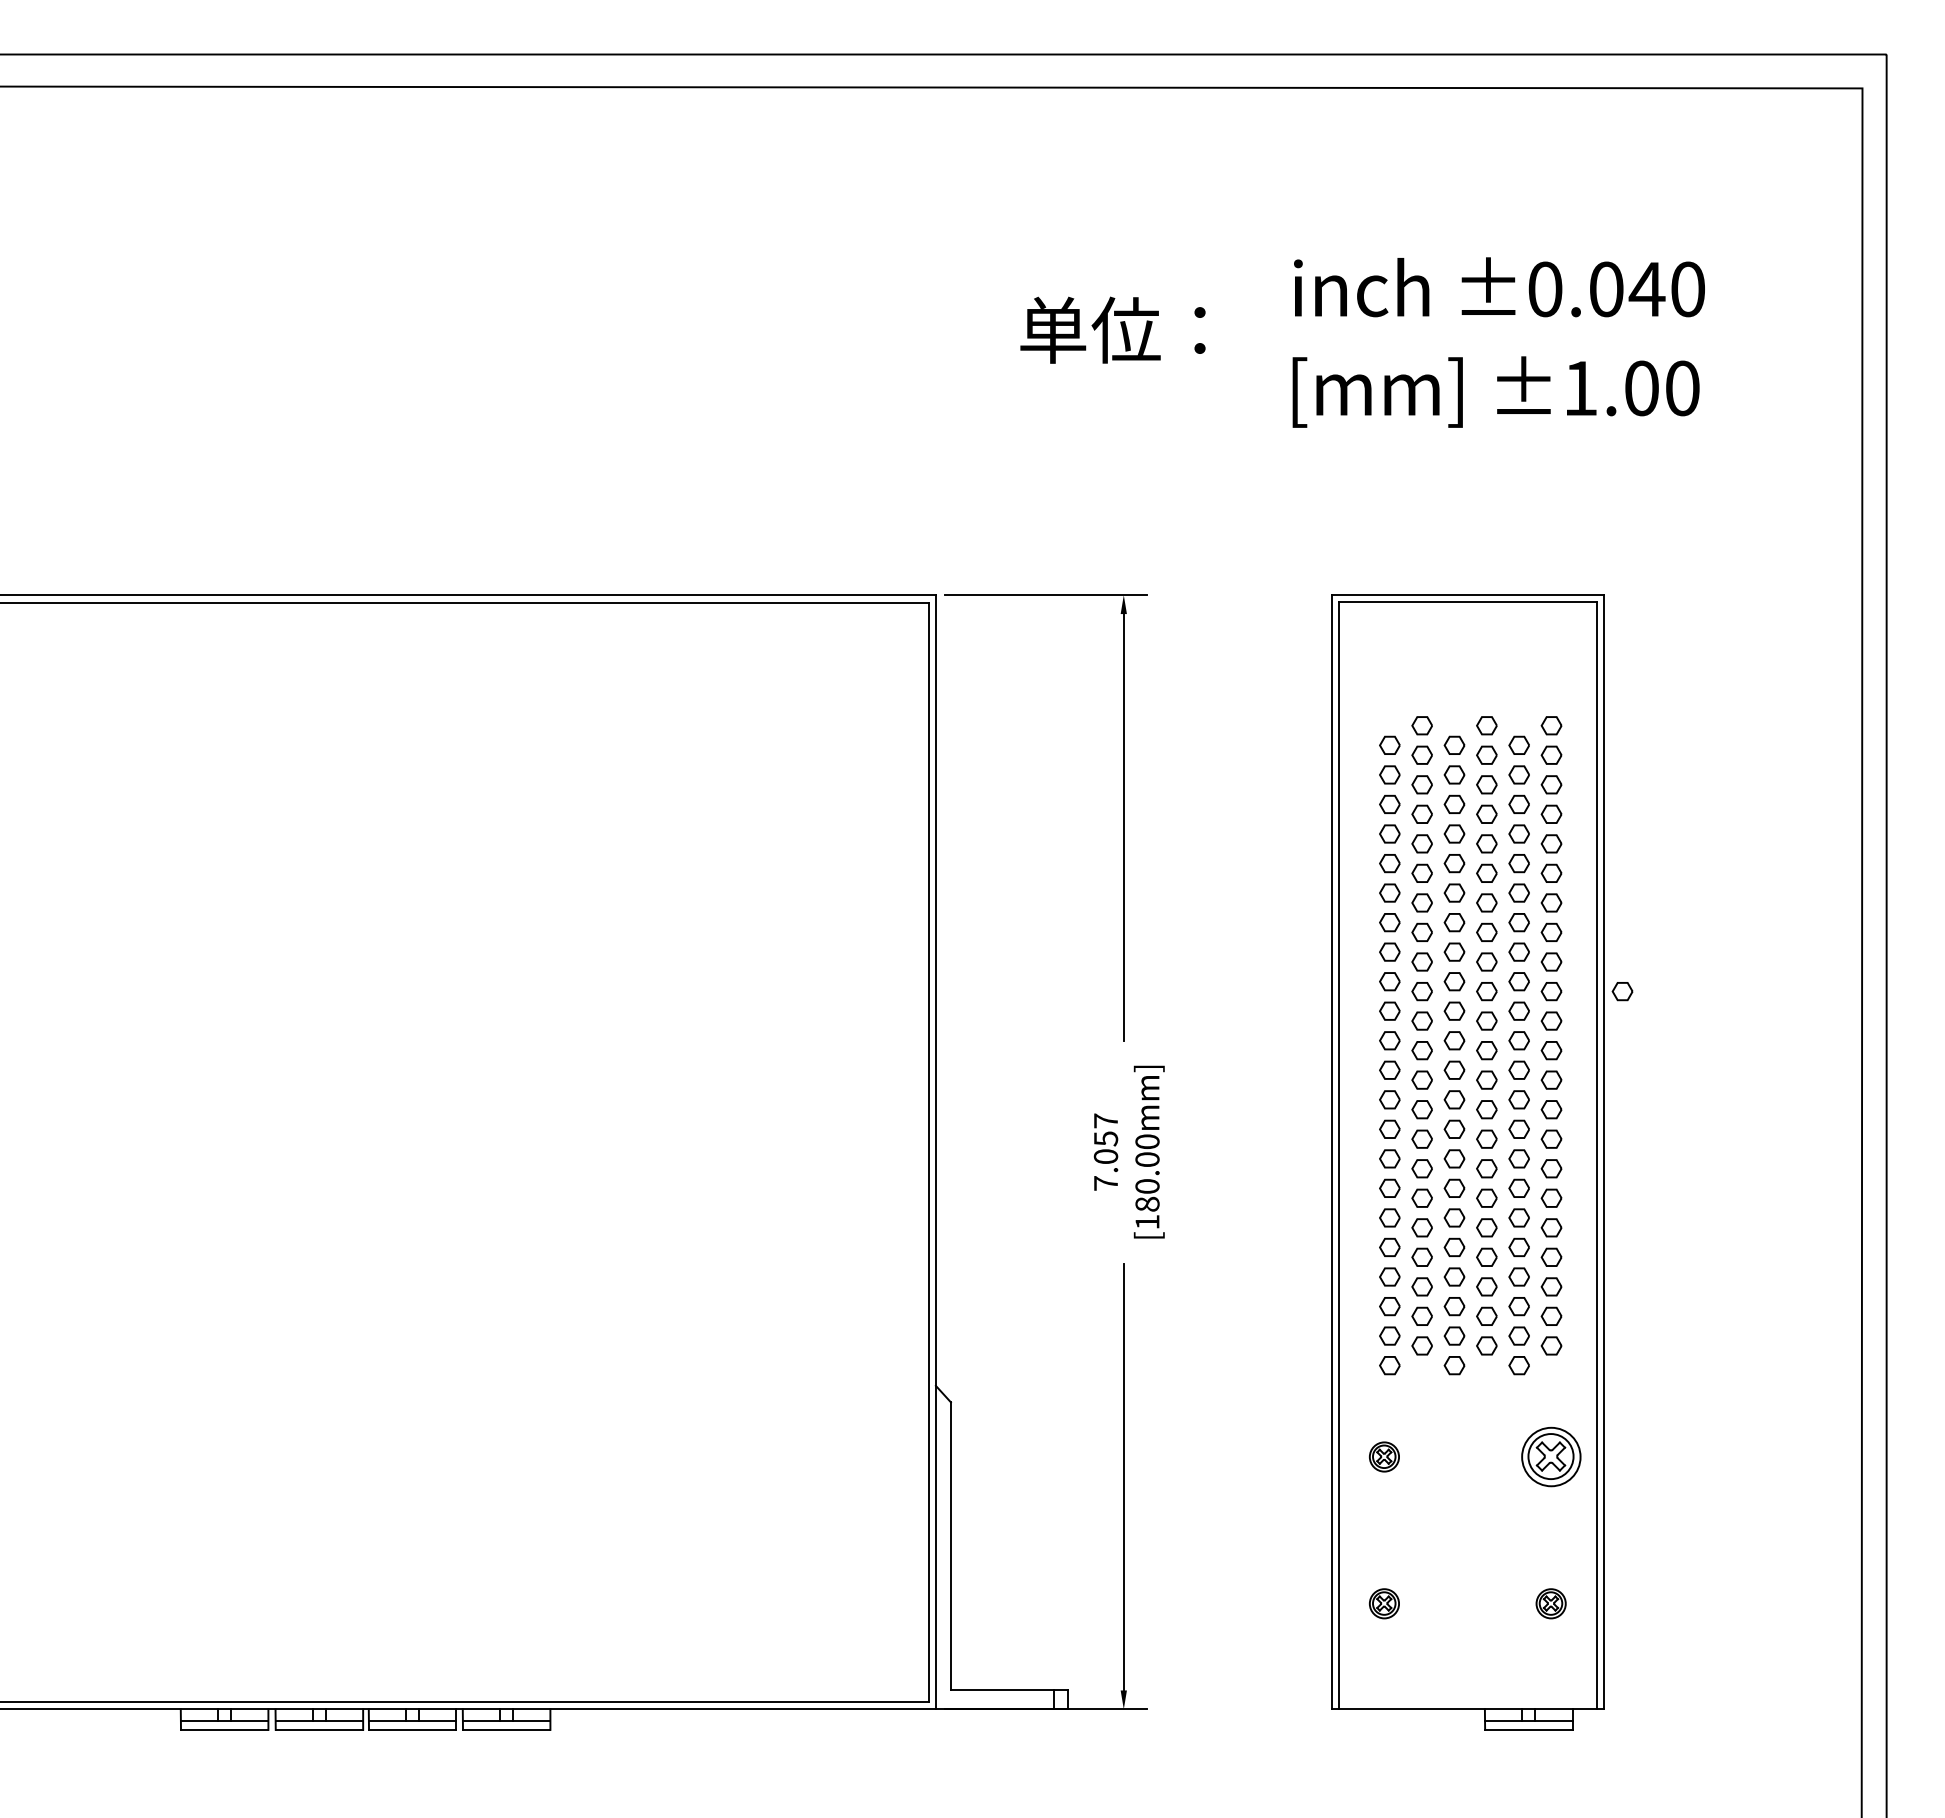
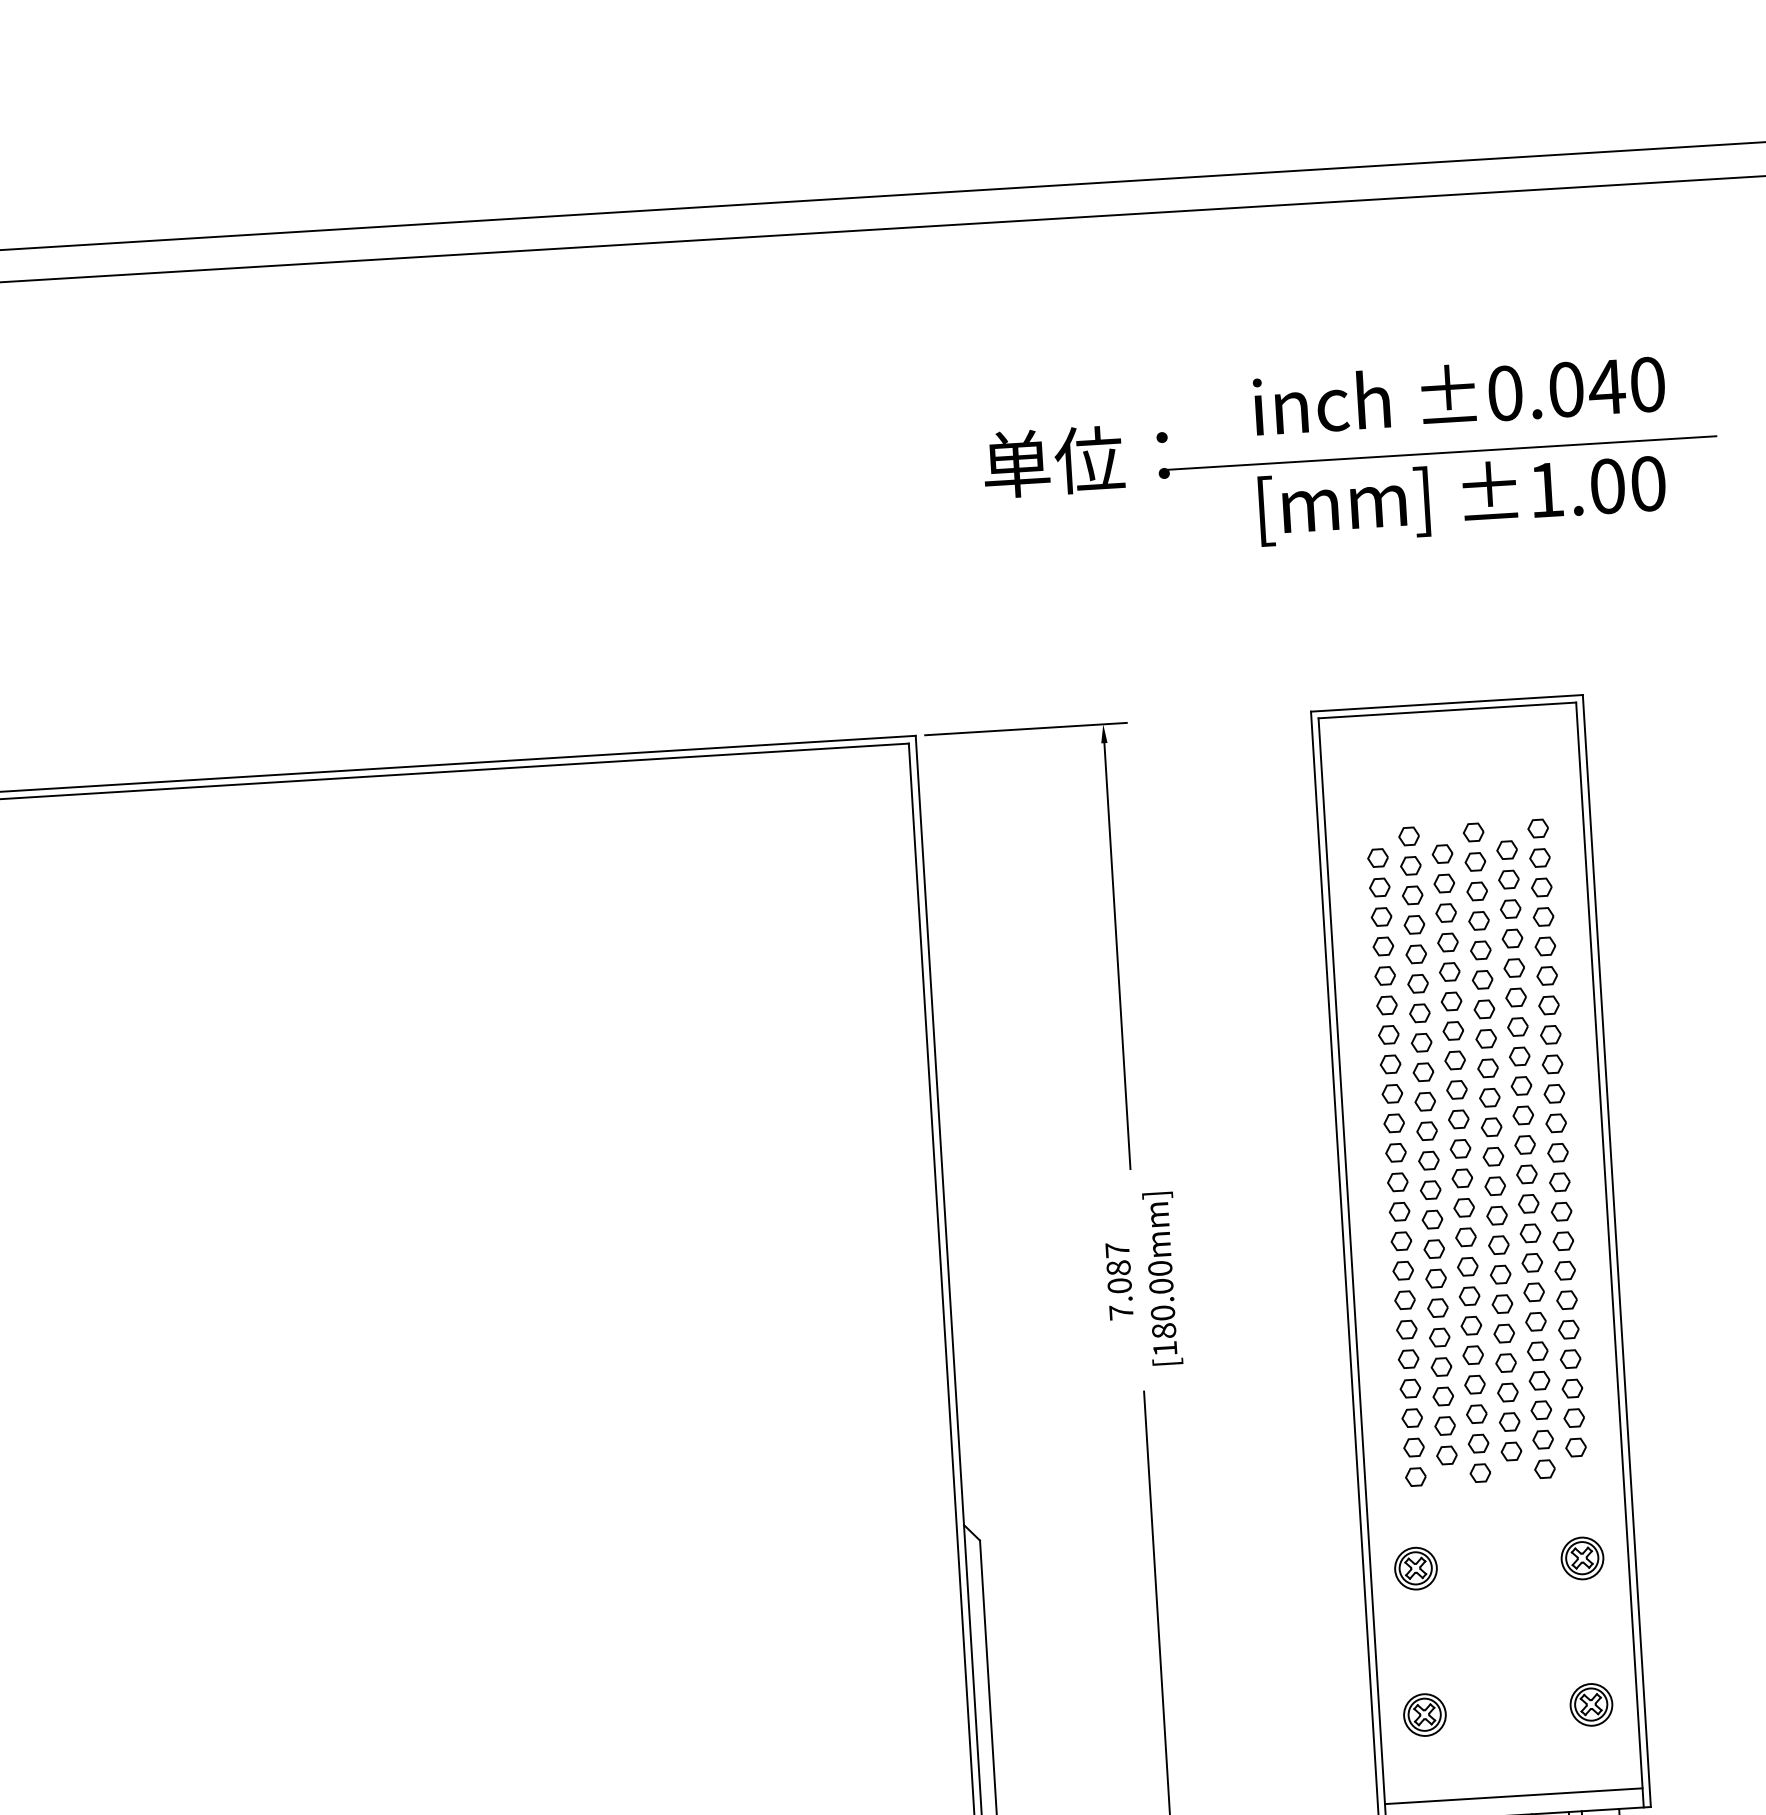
line: (1478, 345) -> (1442, 453), added
part: (1622, 991) -> (1625, 1089), removed
text: (1106, 1138) -> (1119, 1267), 7.057 -> 7.087
part: (1384, 1456) -> (1416, 1568), size x1.43
part: (1550, 1456) -> (1581, 1558), size x0.71
part: (1384, 1603) -> (1425, 1714), size x1.43
part: (1550, 1603) -> (1590, 1704), size x1.43
line: (1468, 1690) -> (1514, 1796), added

